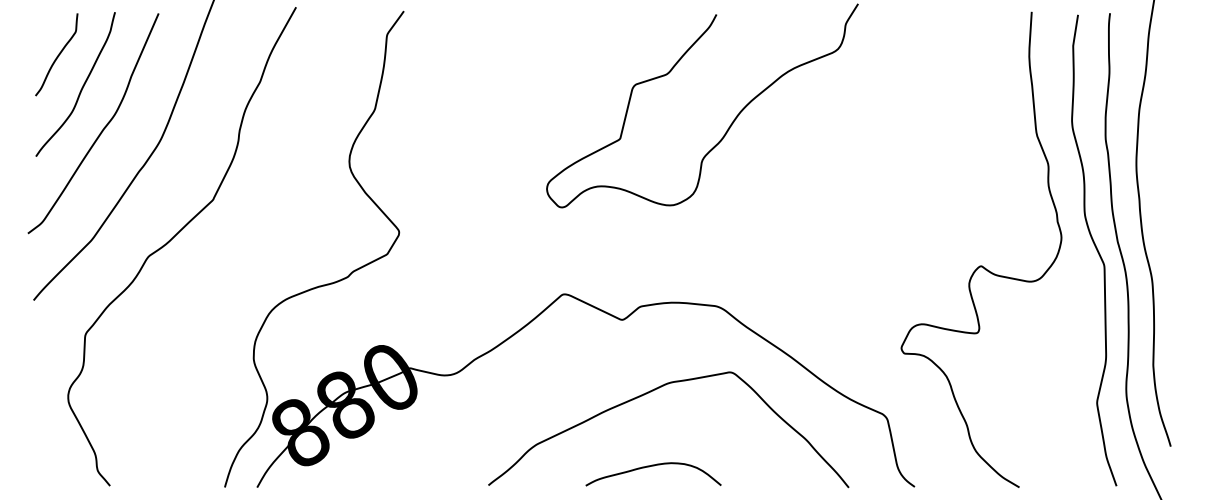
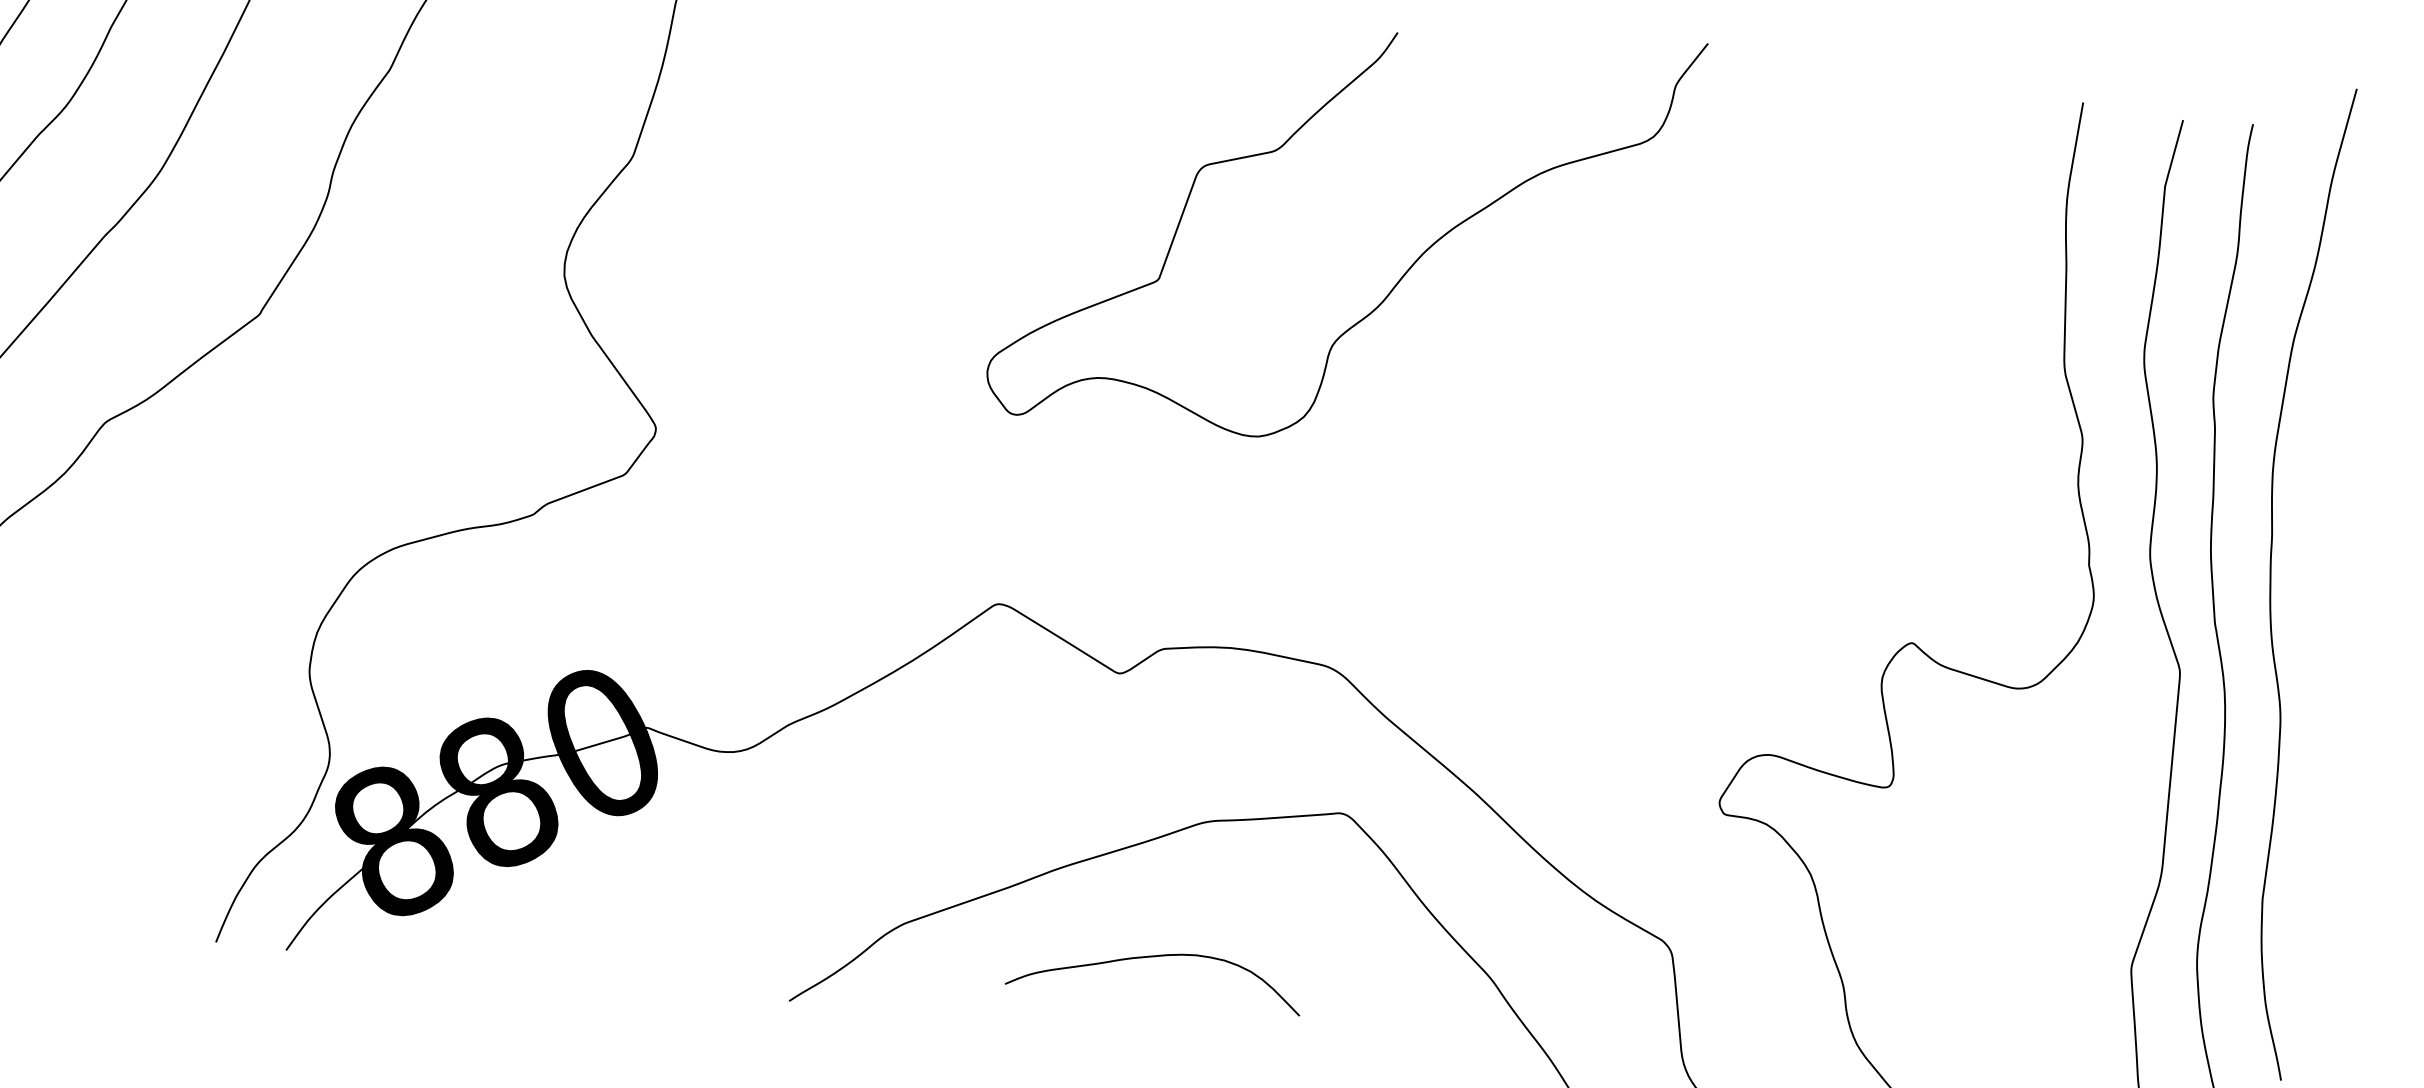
curve: (653, 466) -> (1156, 958), moved

